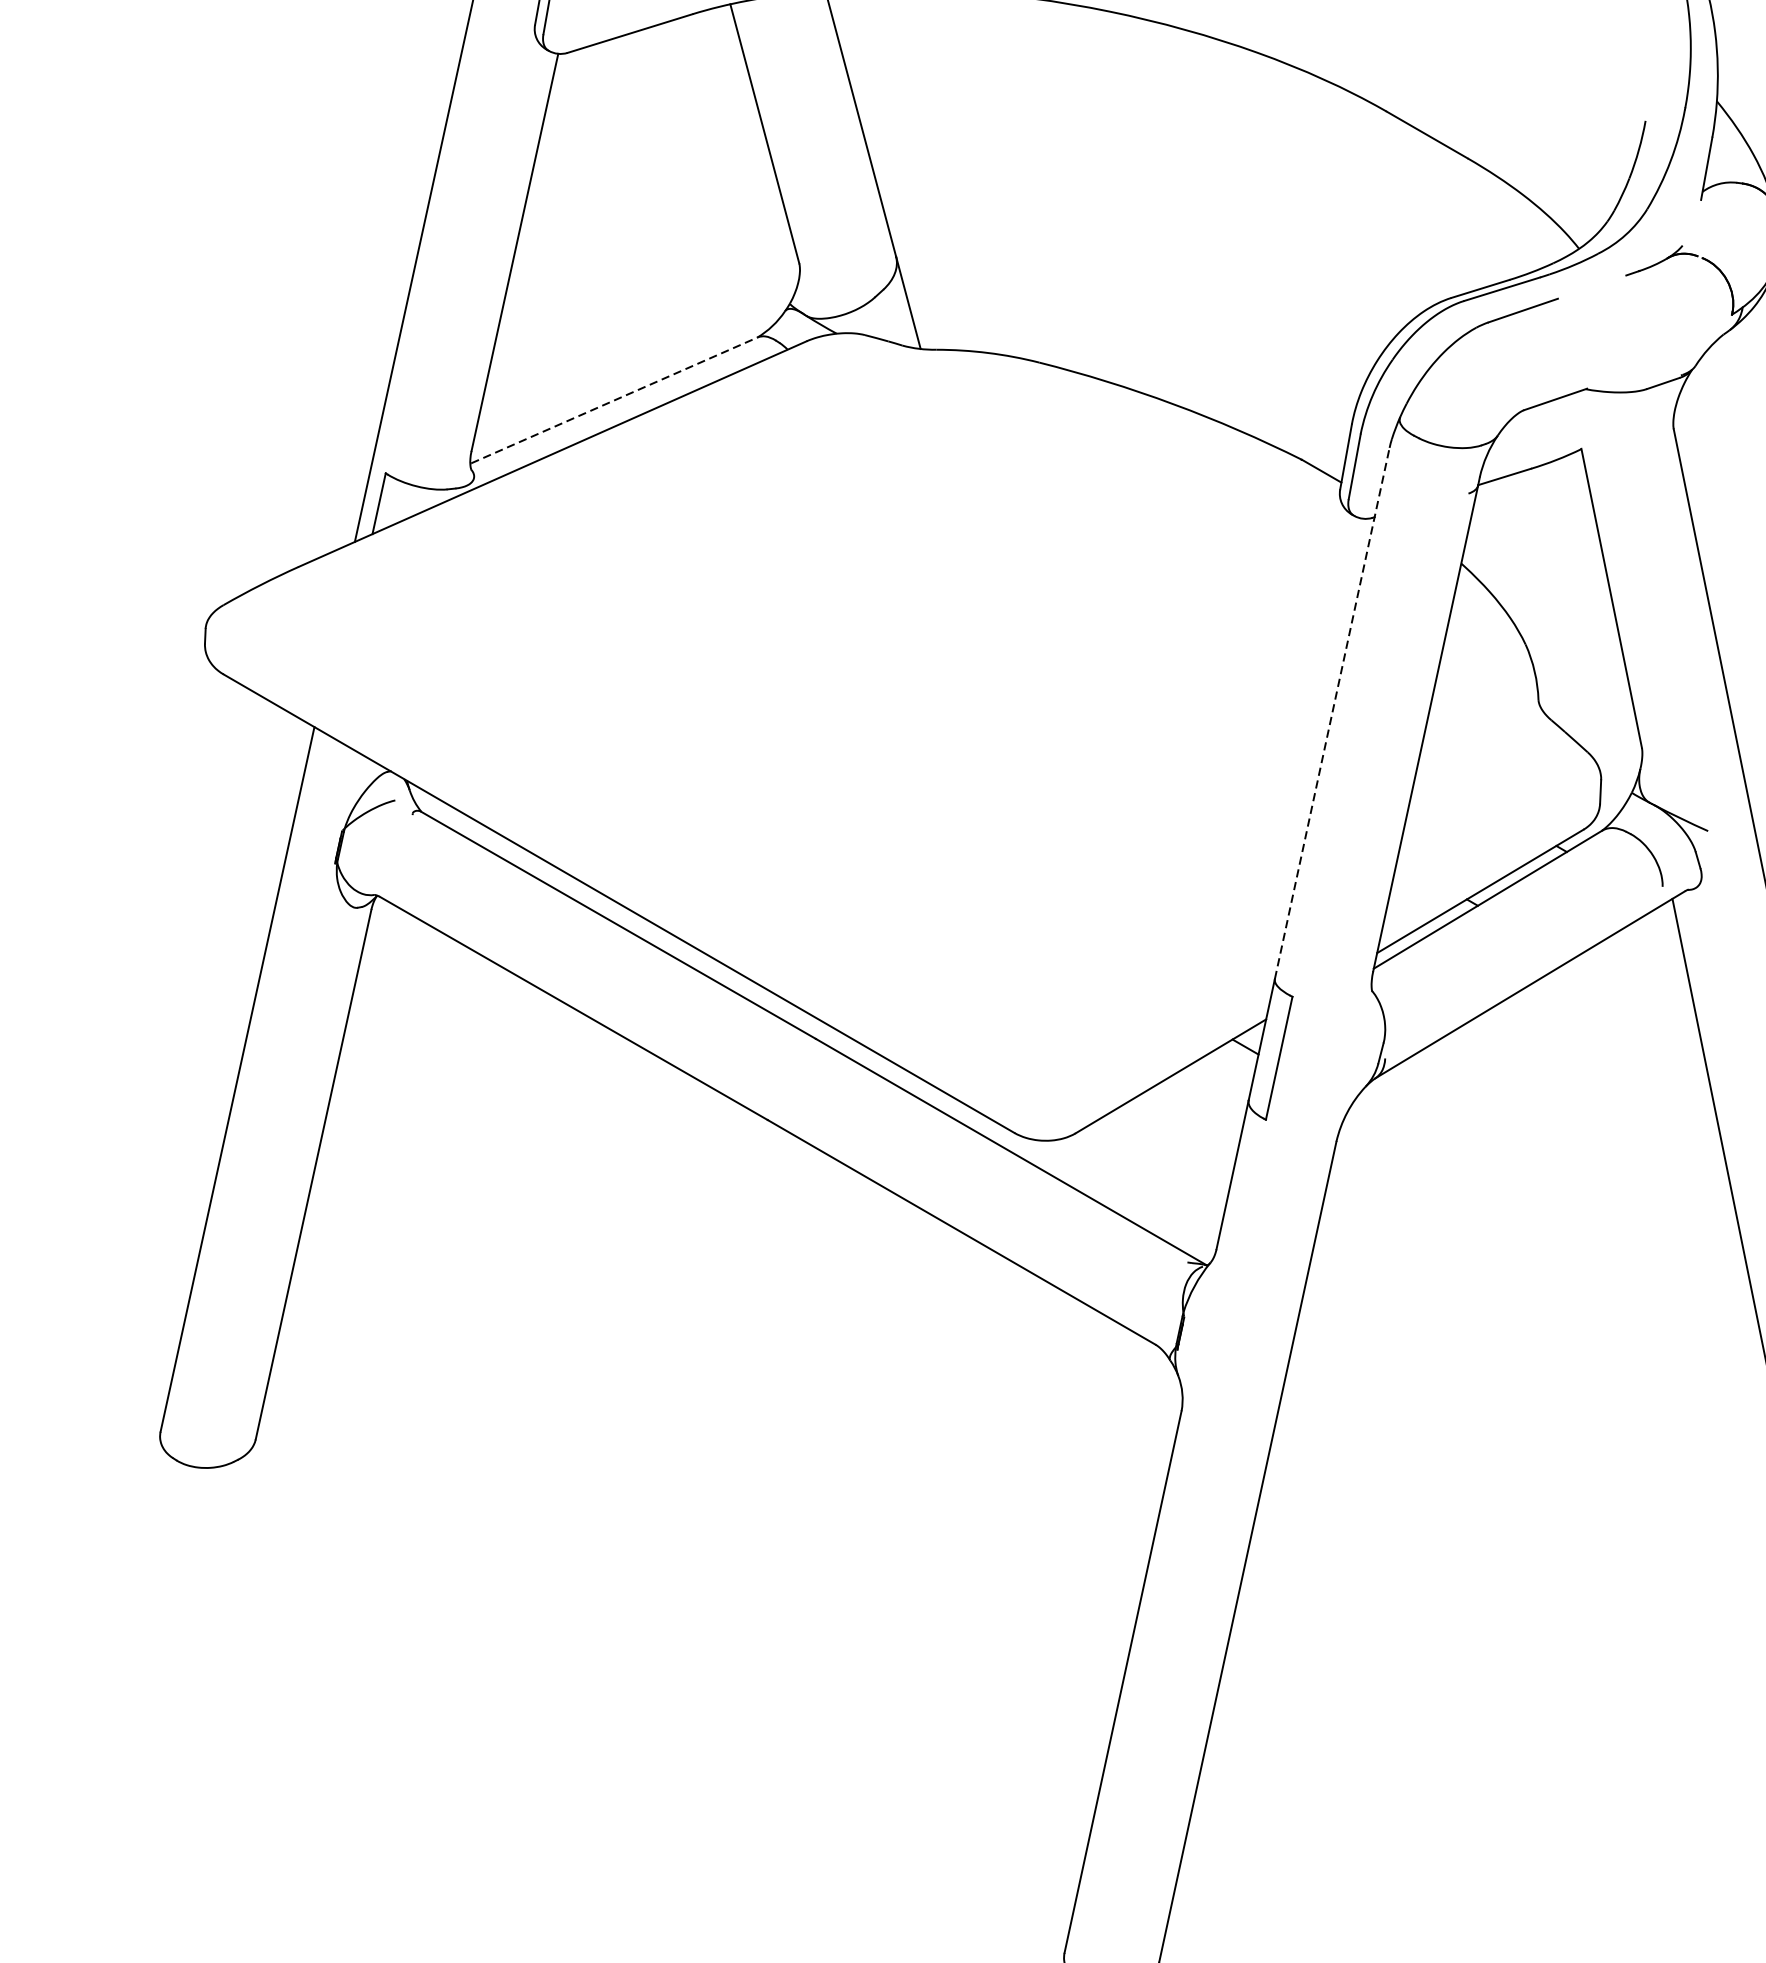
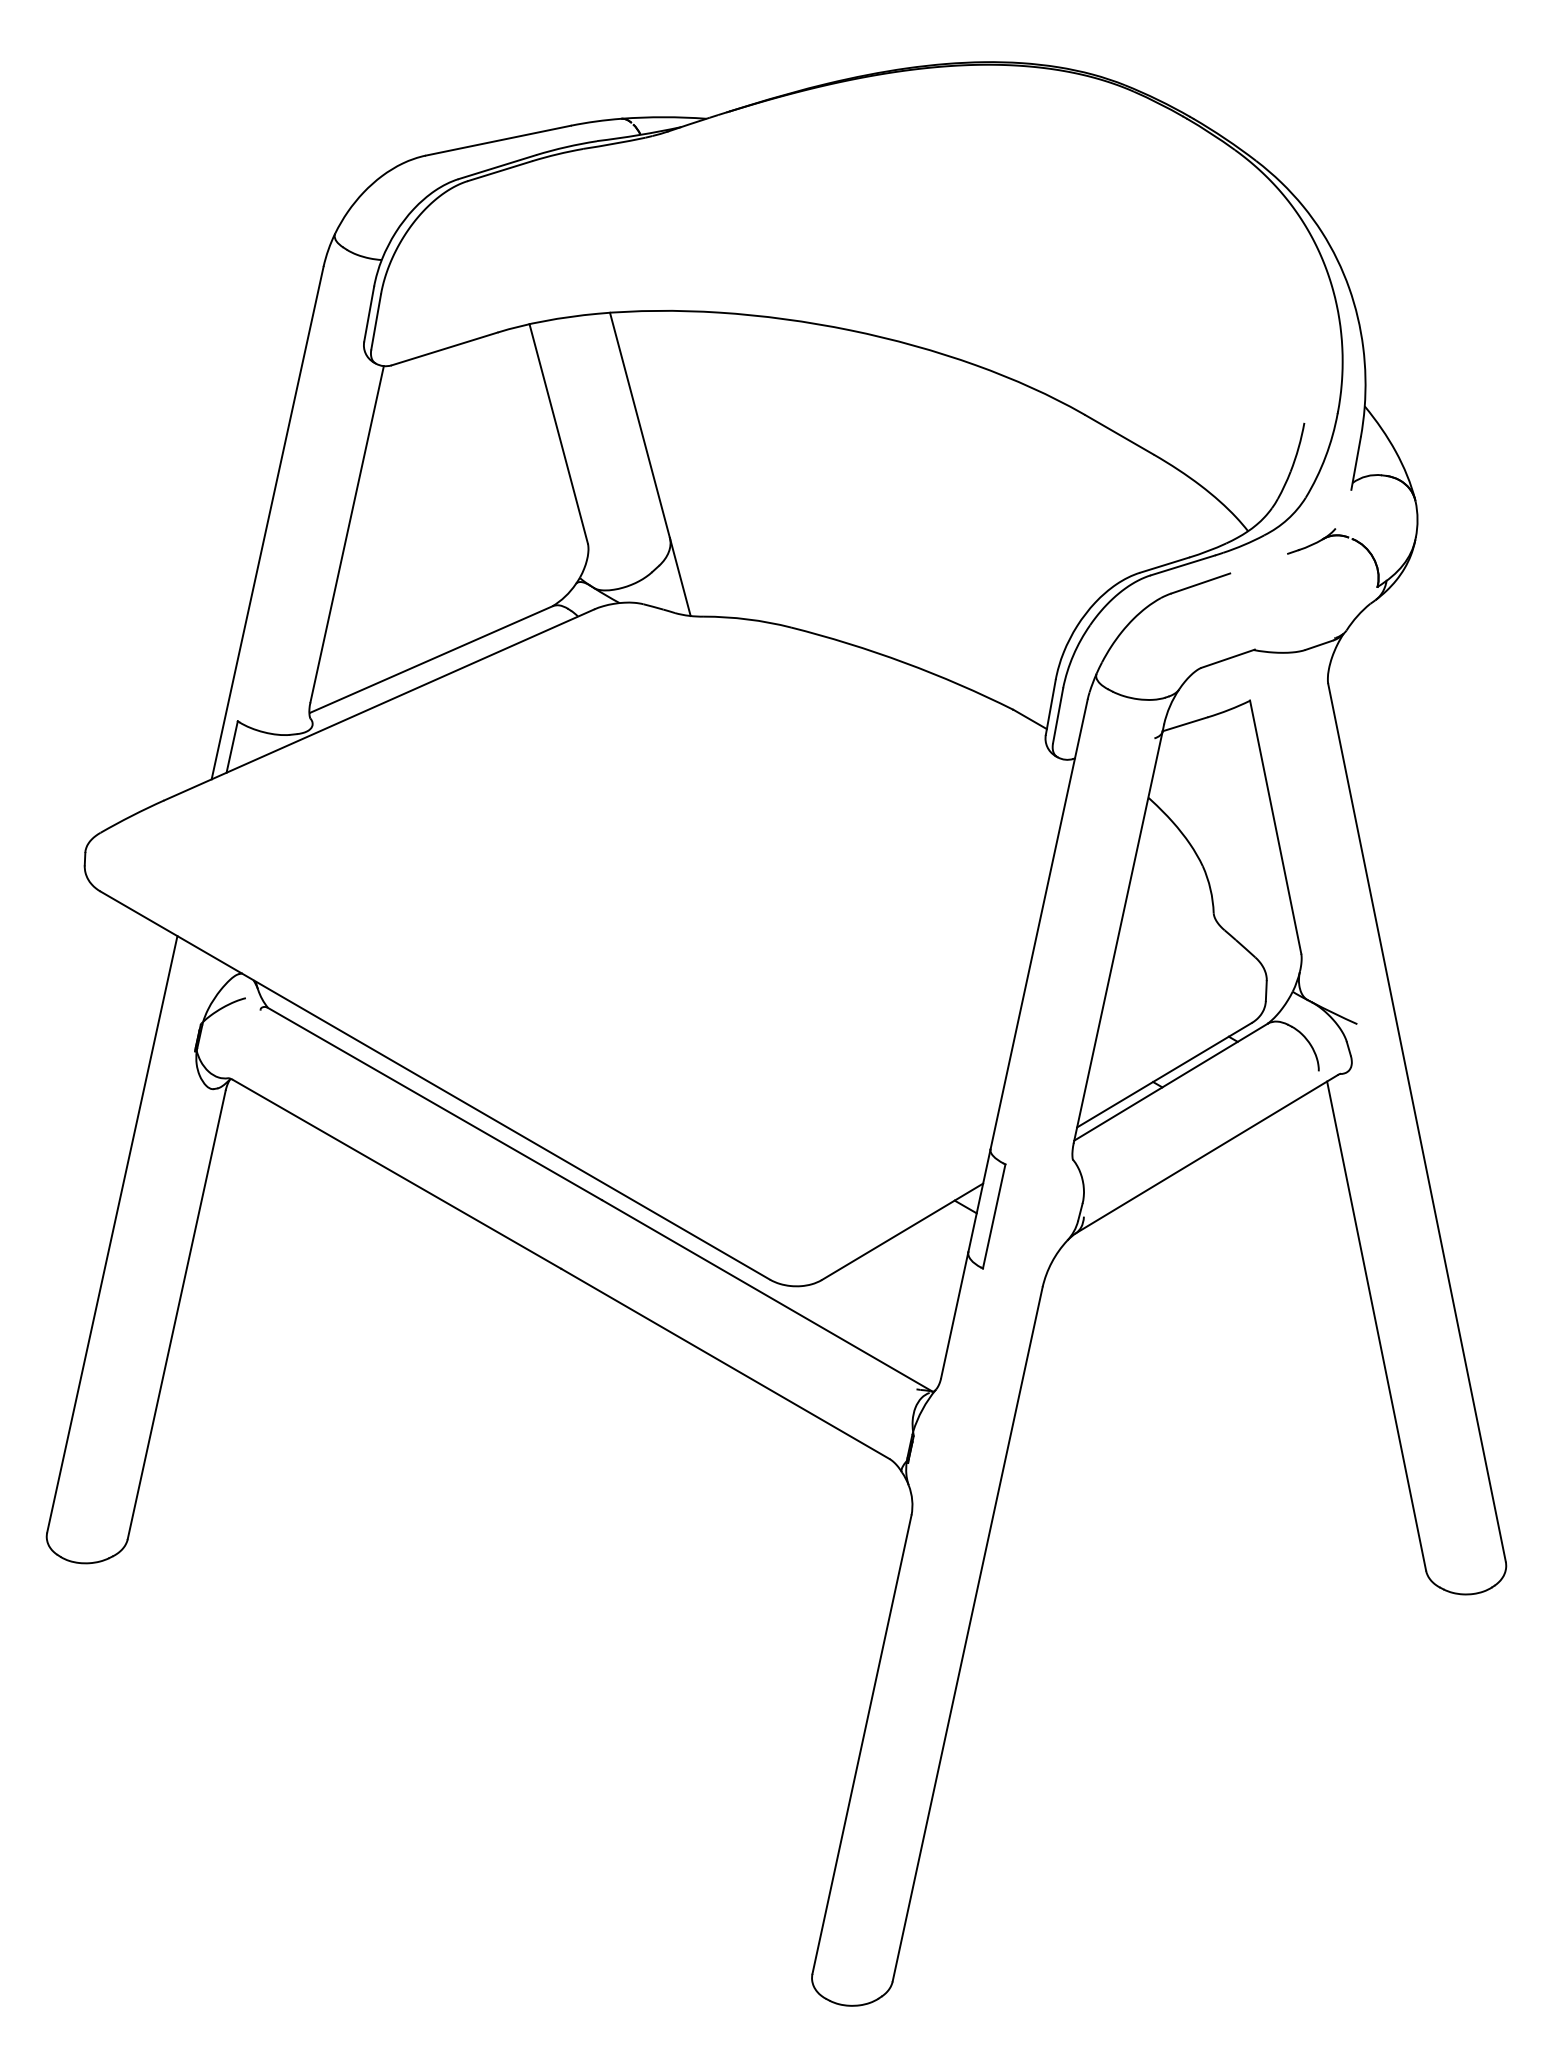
line: (614, 400) -> (431, 659), dashed -> solid
line: (1332, 713) -> (1039, 924), dashed -> solid

